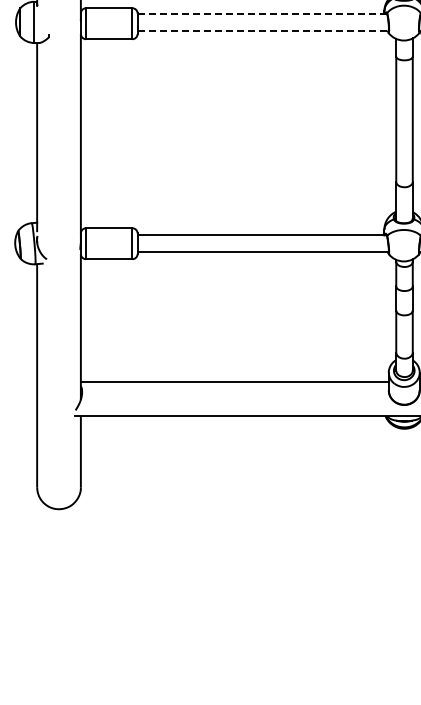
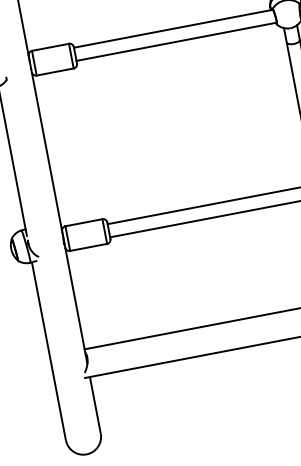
line: (262, 14) -> (173, 29), dashed -> solid
line: (263, 30) -> (176, 41), dashed -> solid

